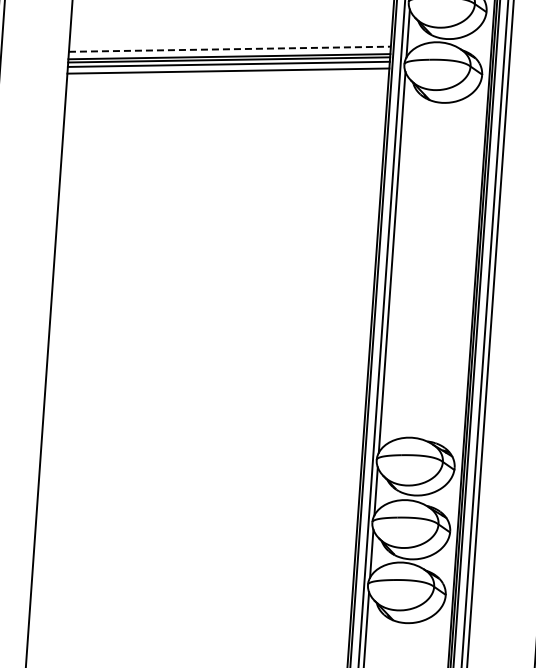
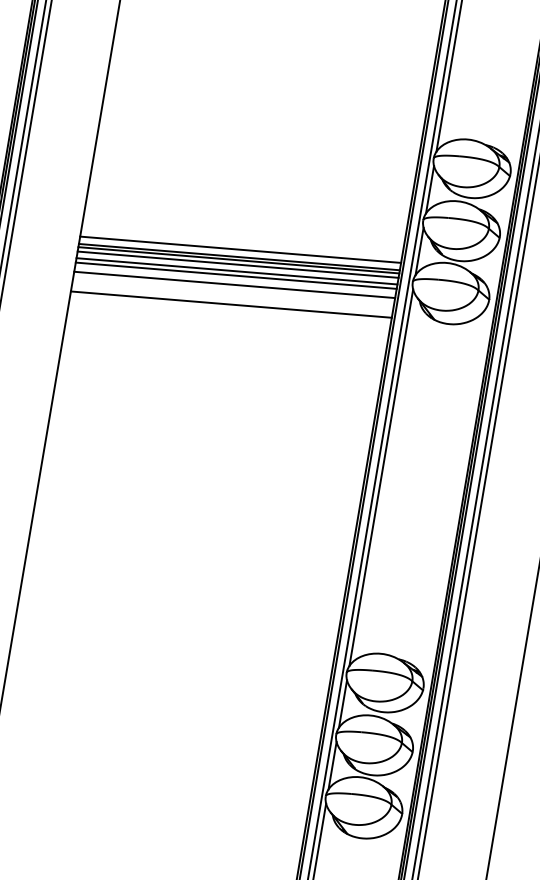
line: (229, 49) -> (240, 249), dashed -> solid
line: (227, 75) -> (235, 275), added
line: (227, 84) -> (234, 284), added
line: (225, 104) -> (230, 304), added

